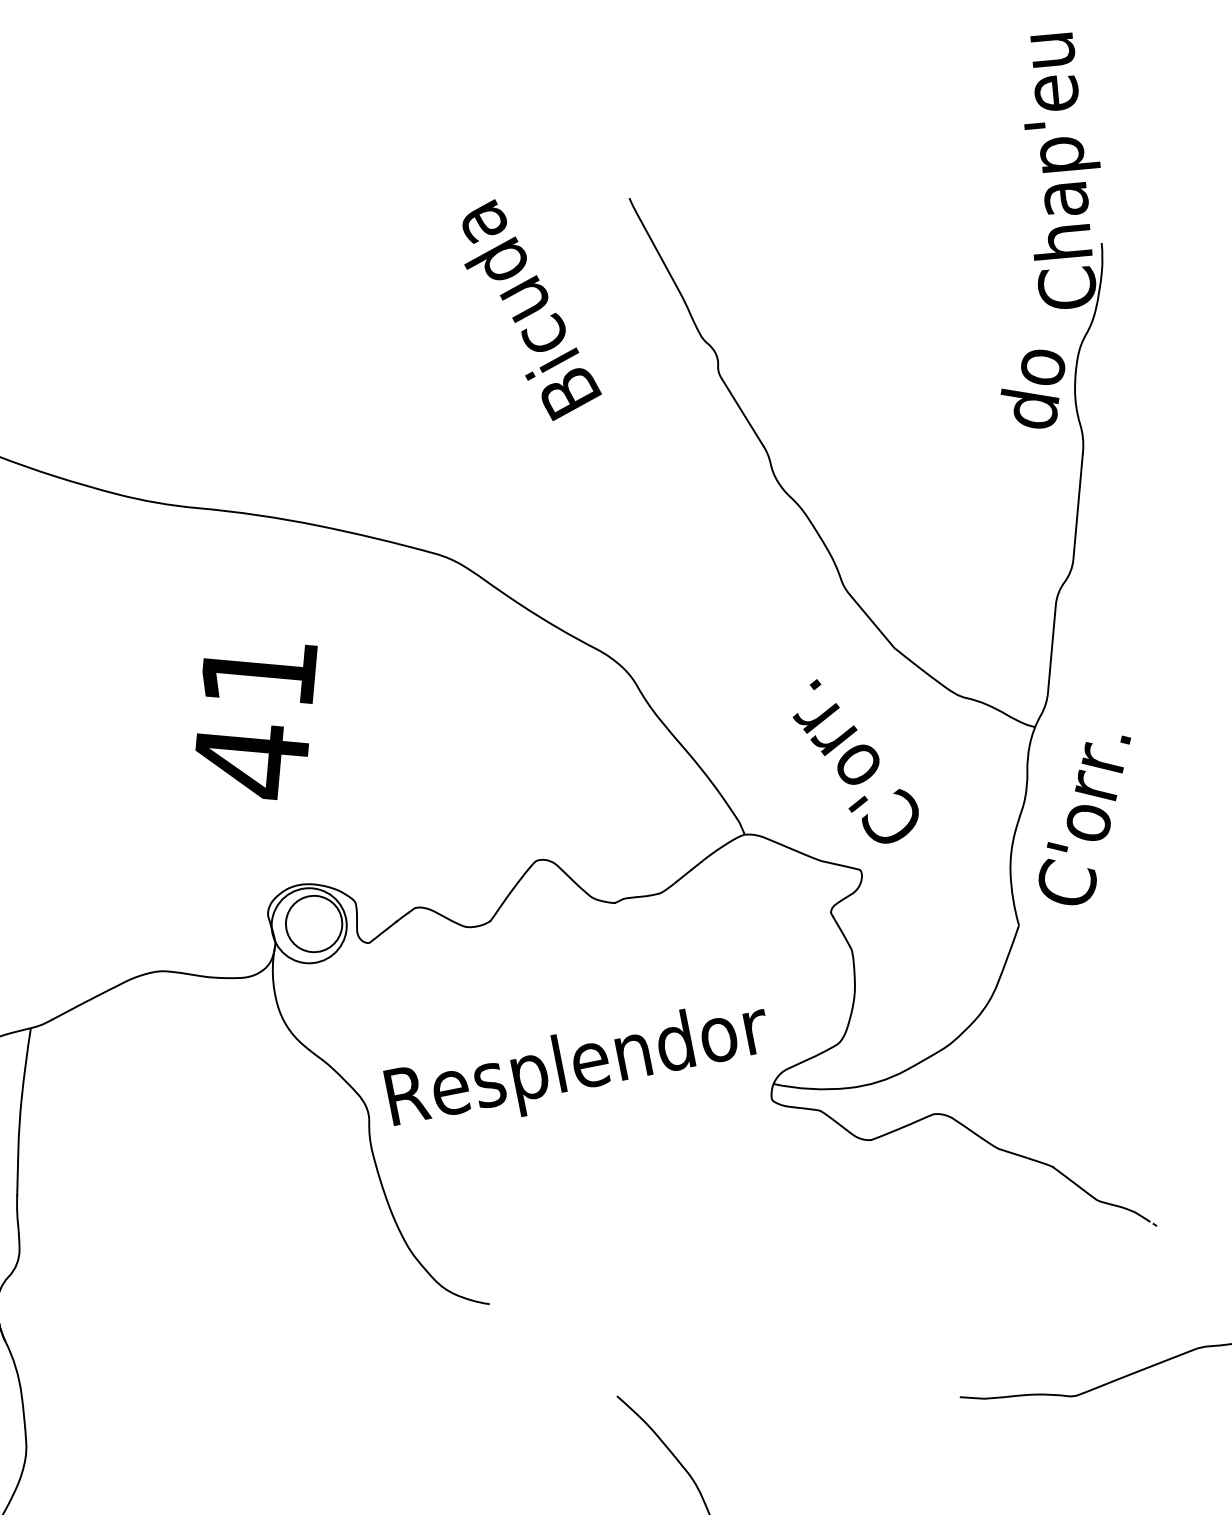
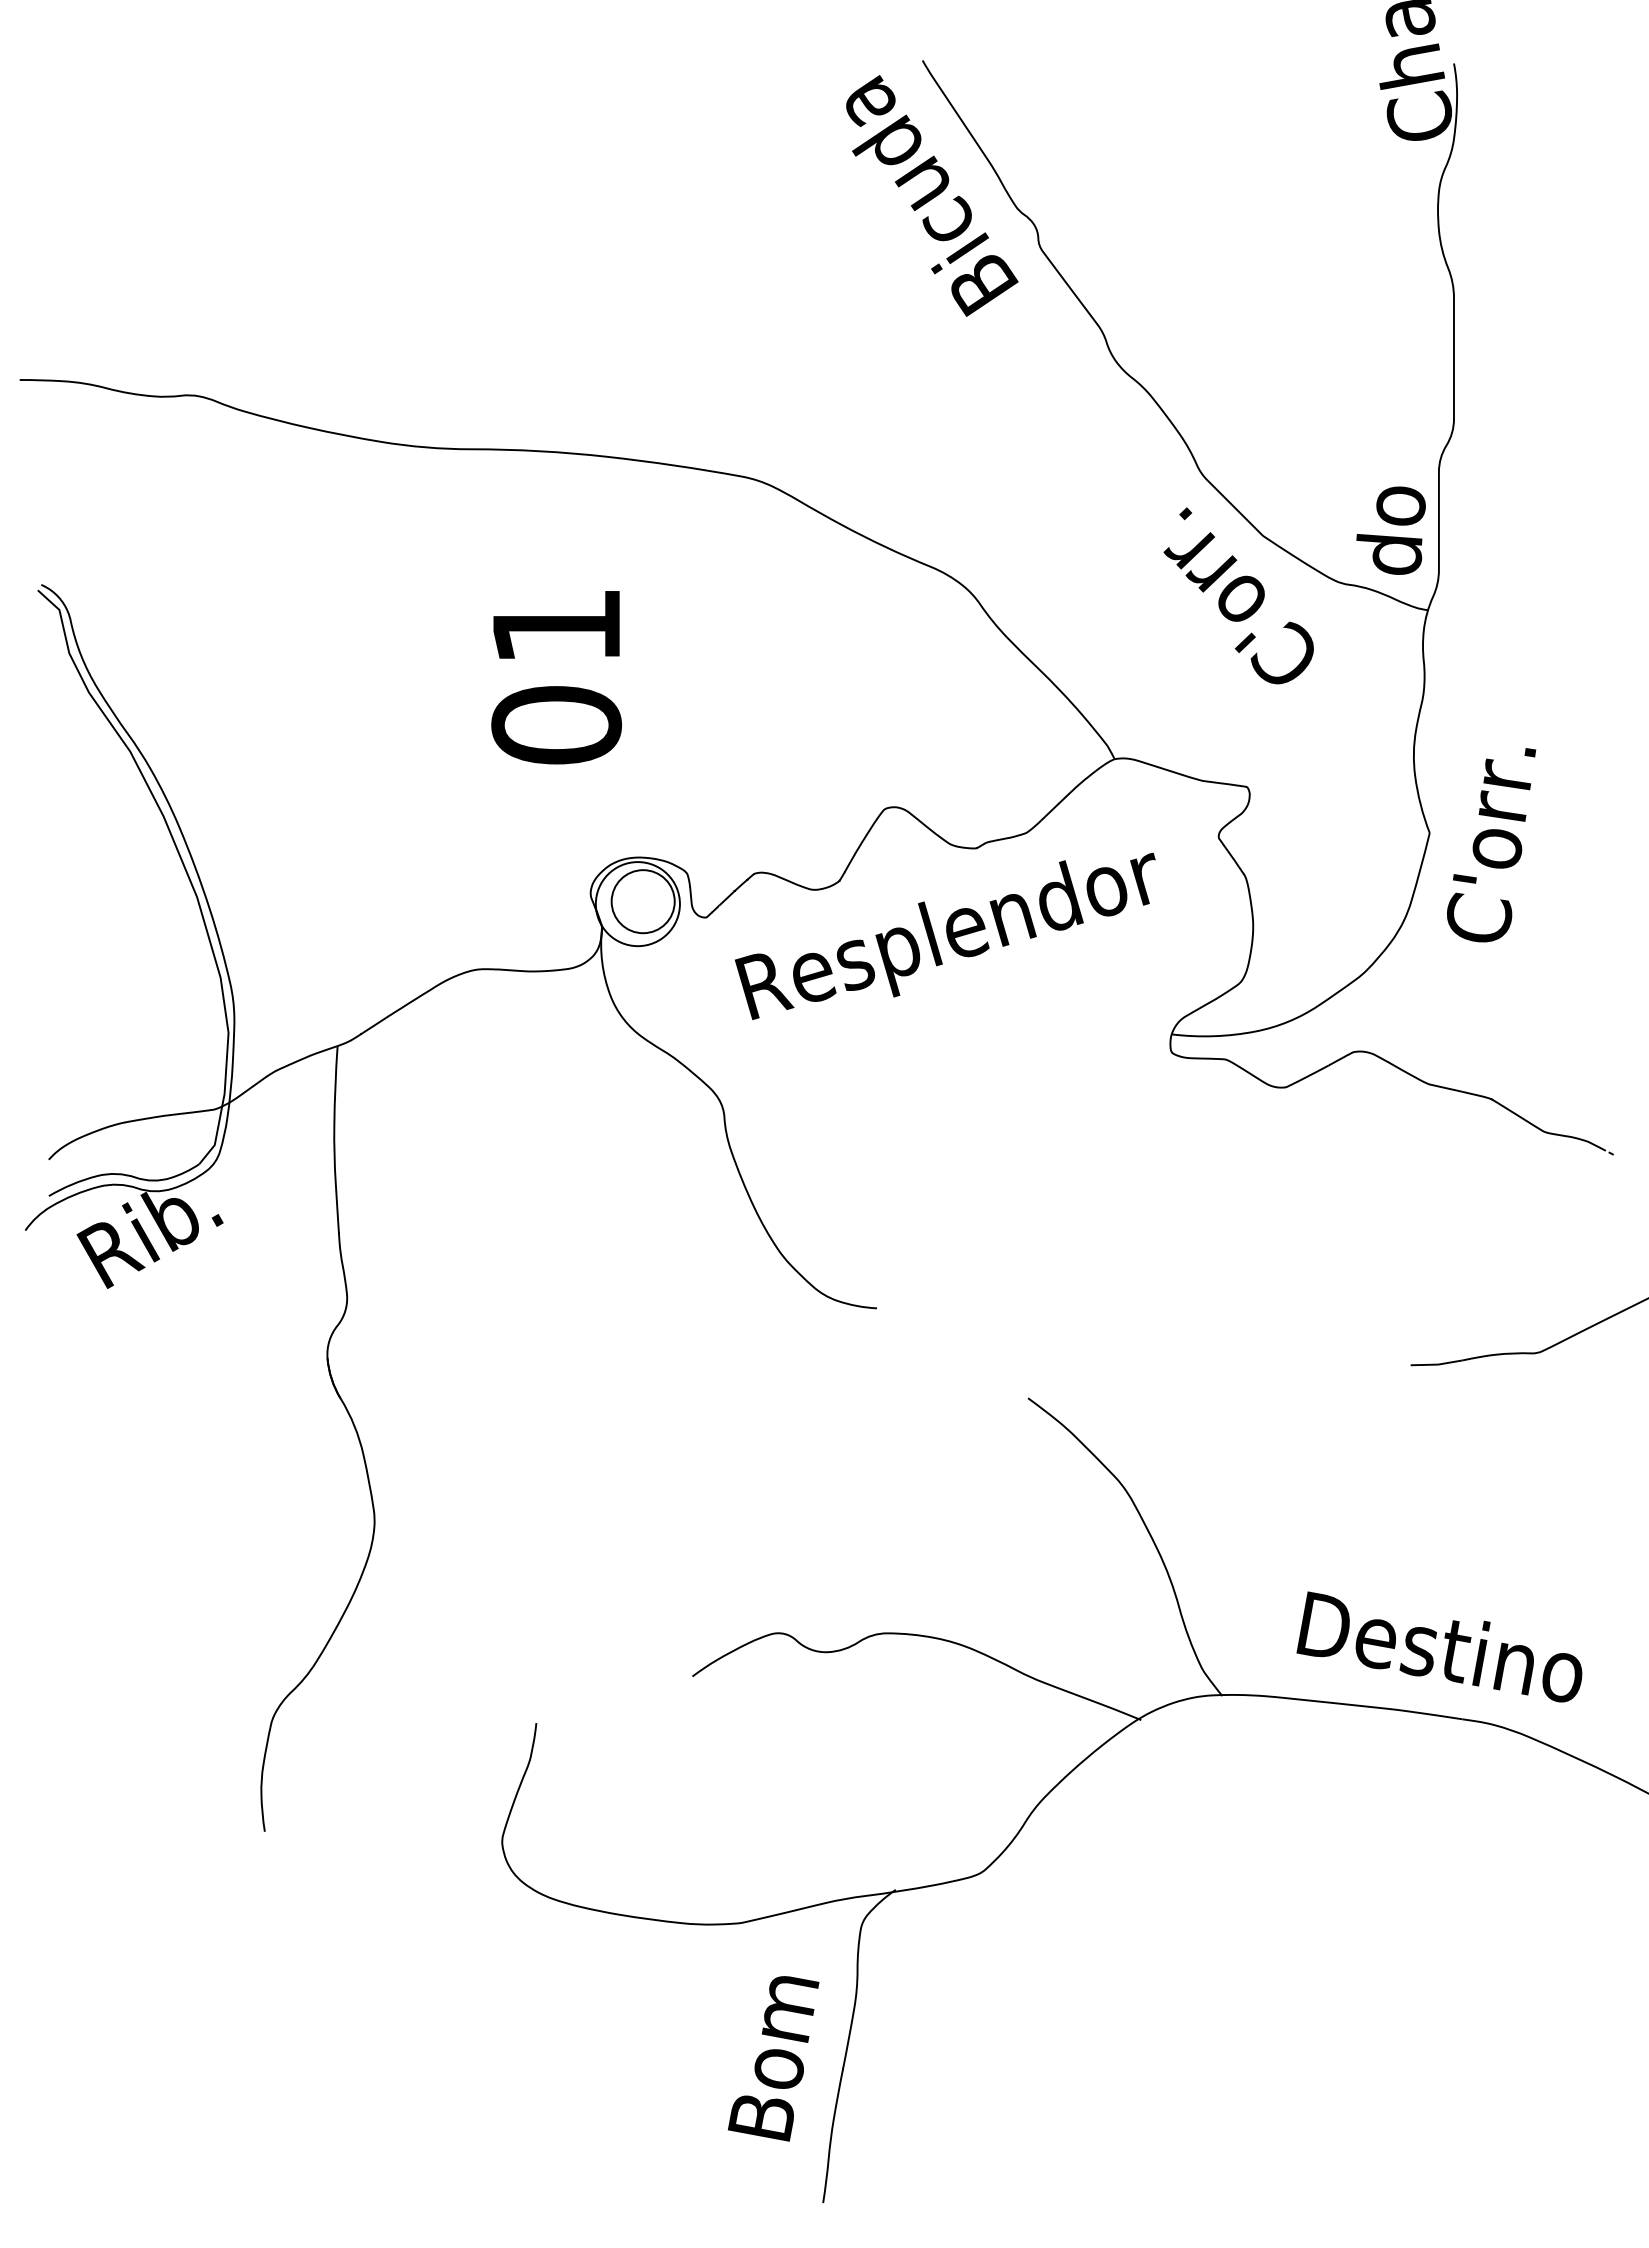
text: (532, 310) -> (932, 195), moved
text: (1031, 388) -> (1390, 530), moved
text: (251, 760) -> (556, 725), 41 -> 01
text: (855, 761) -> (1238, 595), moved
text: (1083, 819) -> (1491, 845), moved
text: (572, 1066) -> (945, 935), moved

